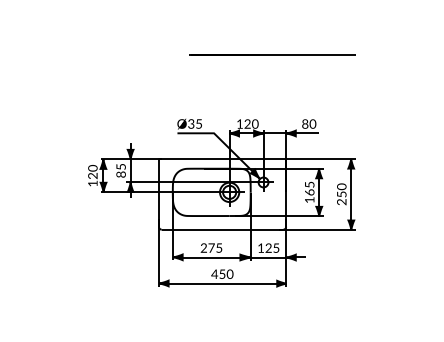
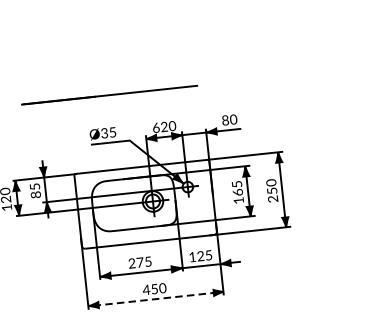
line: (272, 54) -> (109, 94), moved
text: (239, 123) -> (155, 127), 120 -> 620
line: (222, 283) -> (155, 298), solid -> dashed

